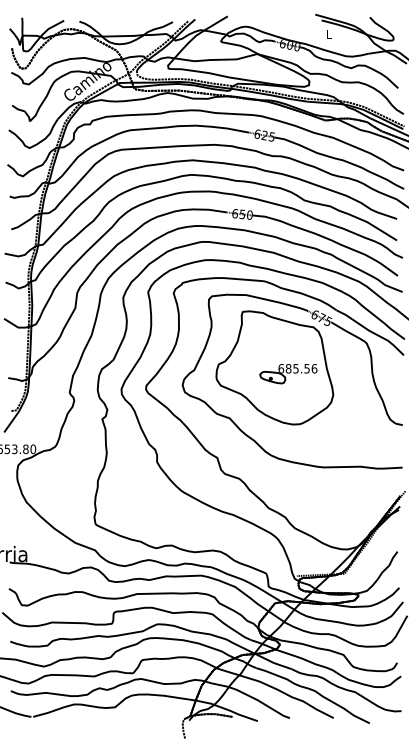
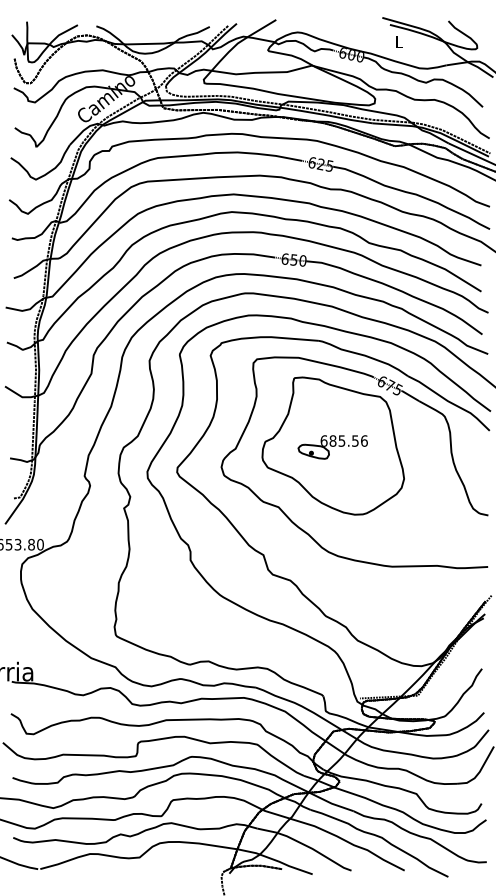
part: (288, 374) -> (332, 448), moved

